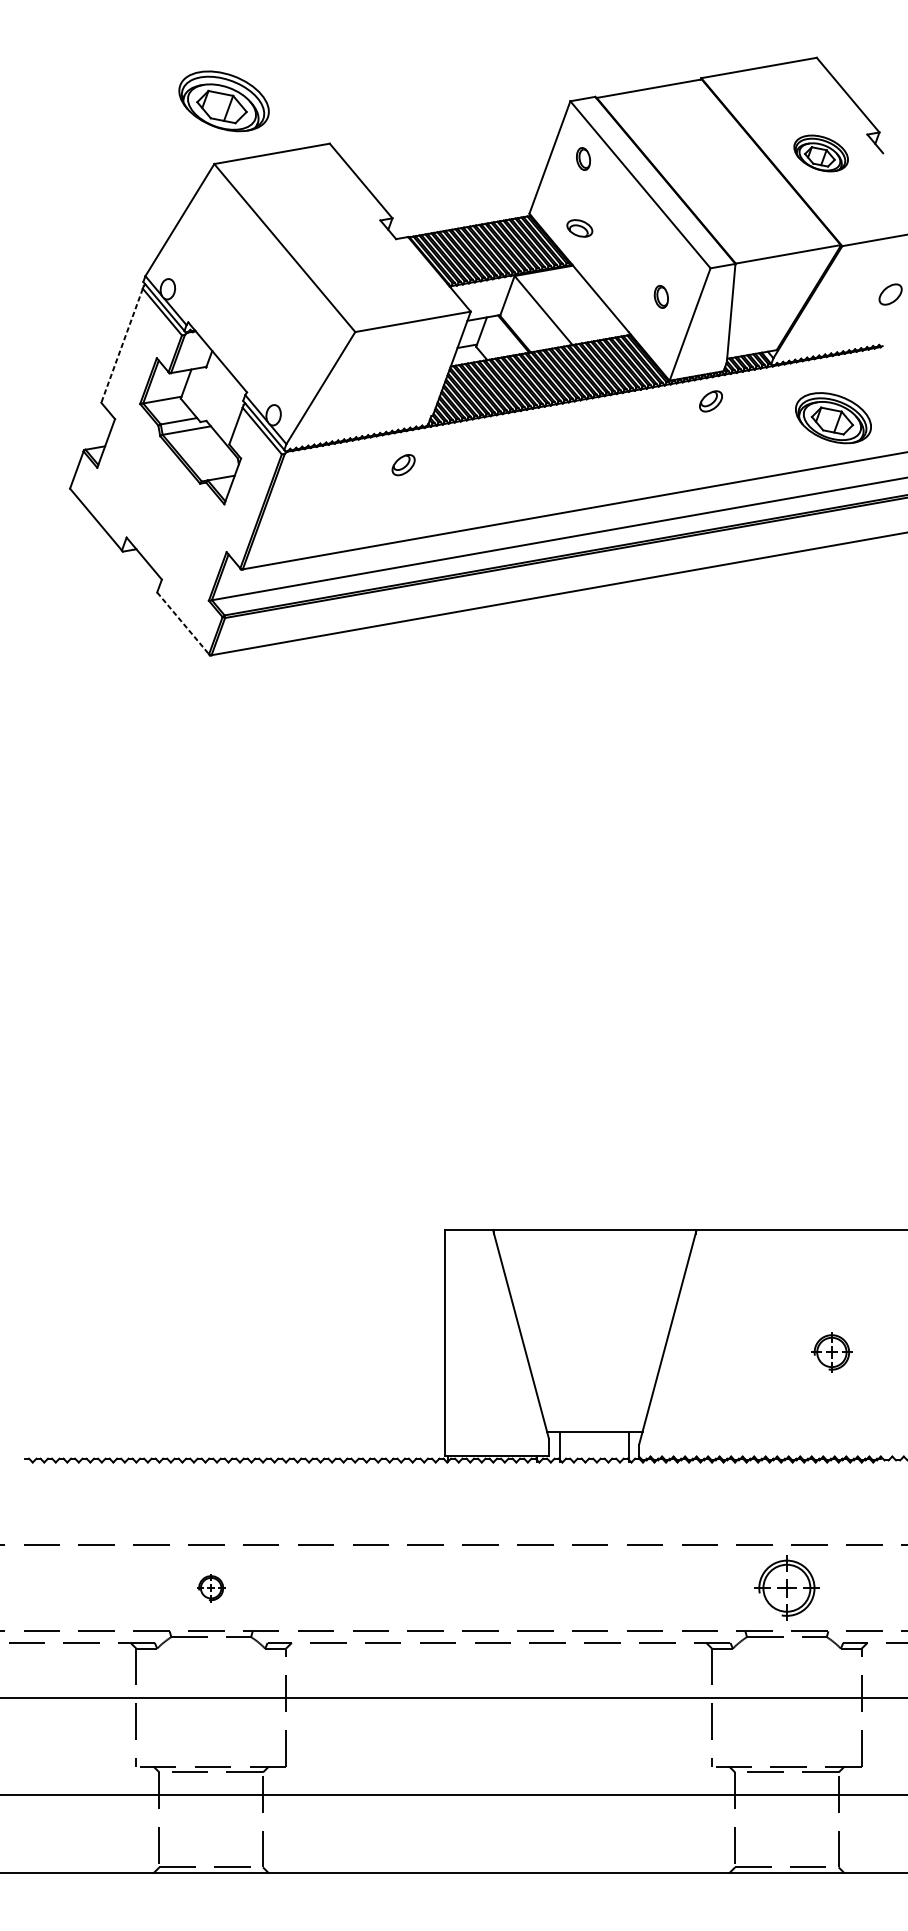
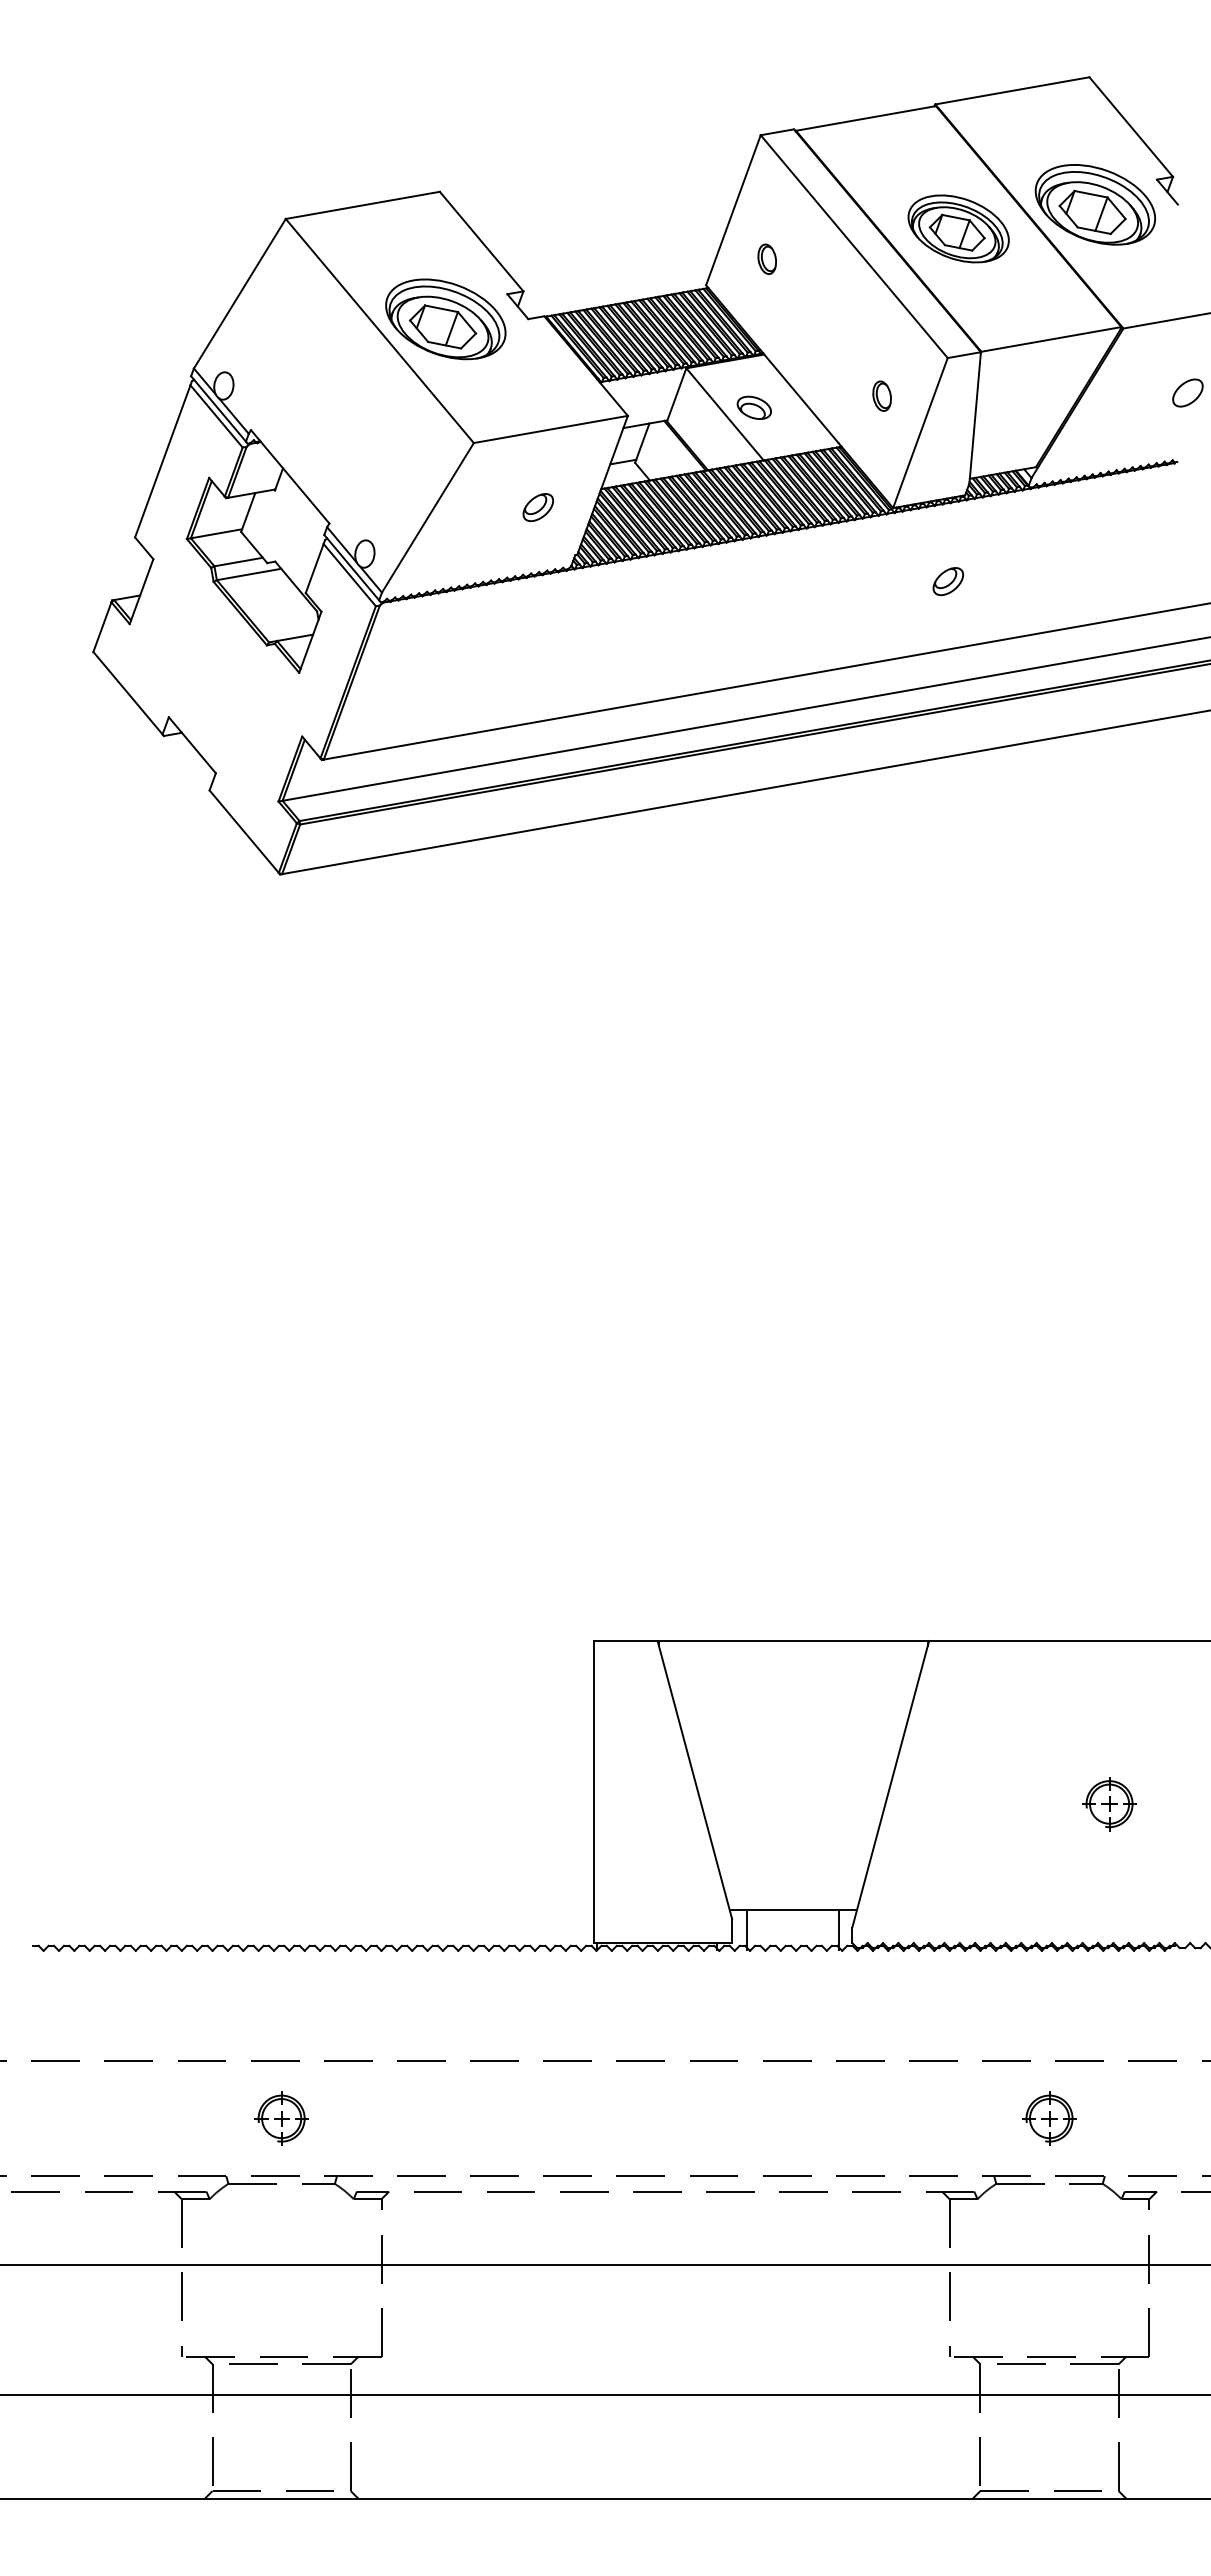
part: (223, 101) -> (445, 319), moved
part: (820, 153) -> (1094, 204), size x1.67
part: (582, 158) -> (766, 258), moved
part: (579, 228) -> (753, 407), moved
line: (121, 345) -> (162, 461), dashed -> solid
part: (711, 401) -> (948, 581), moved
part: (833, 417) -> (958, 228), moved
part: (403, 465) -> (537, 507), moved
line: (183, 623) -> (244, 831), dashed -> solid
part: (211, 1588) -> (281, 2118), size x1.43
part: (786, 1588) -> (1049, 2118), size x0.62

